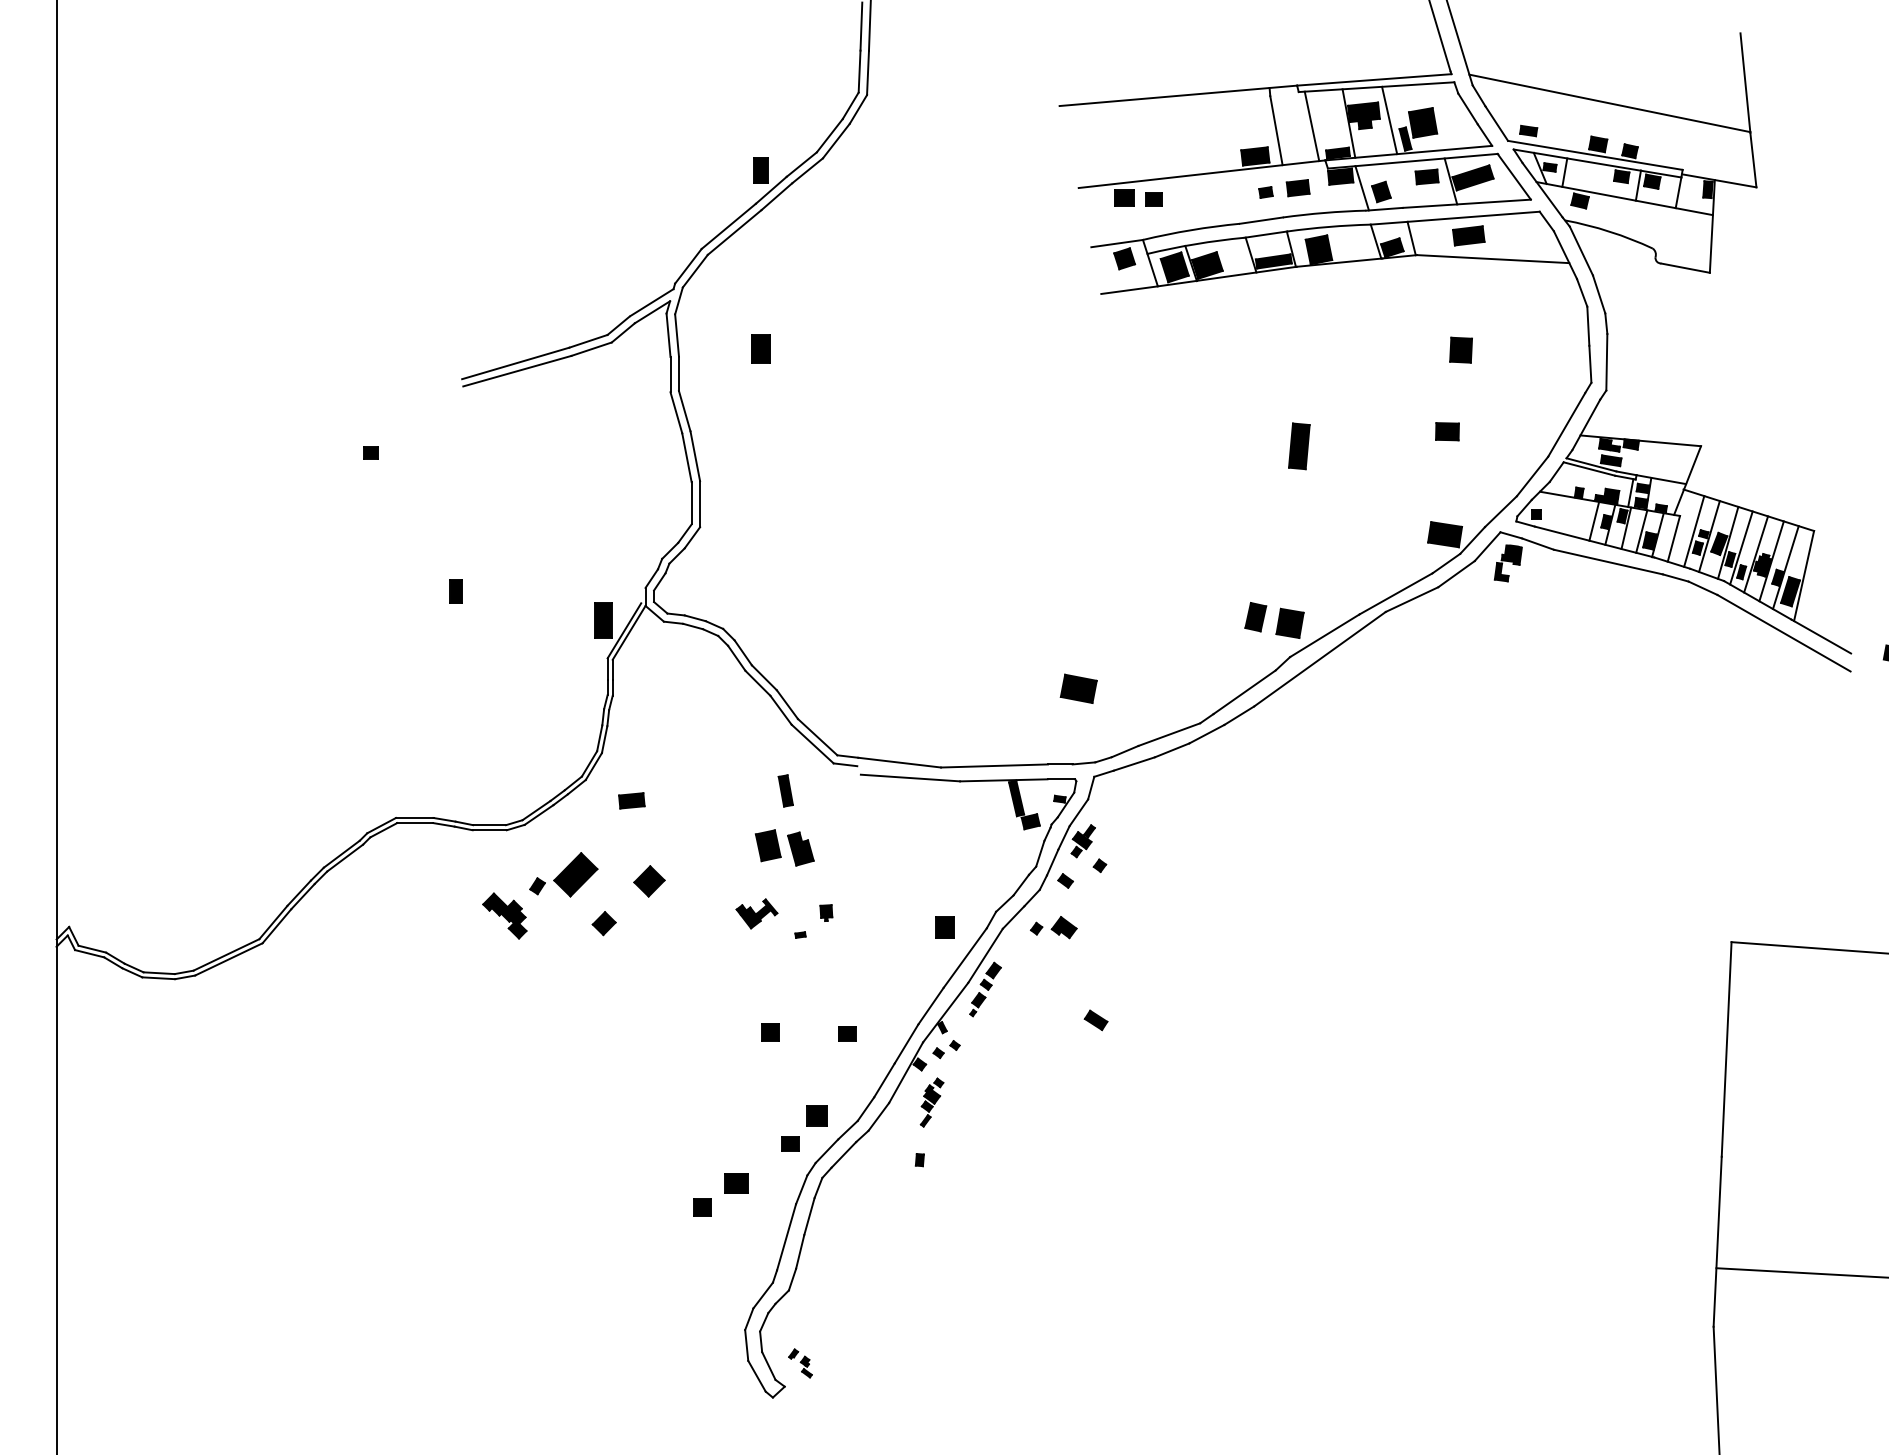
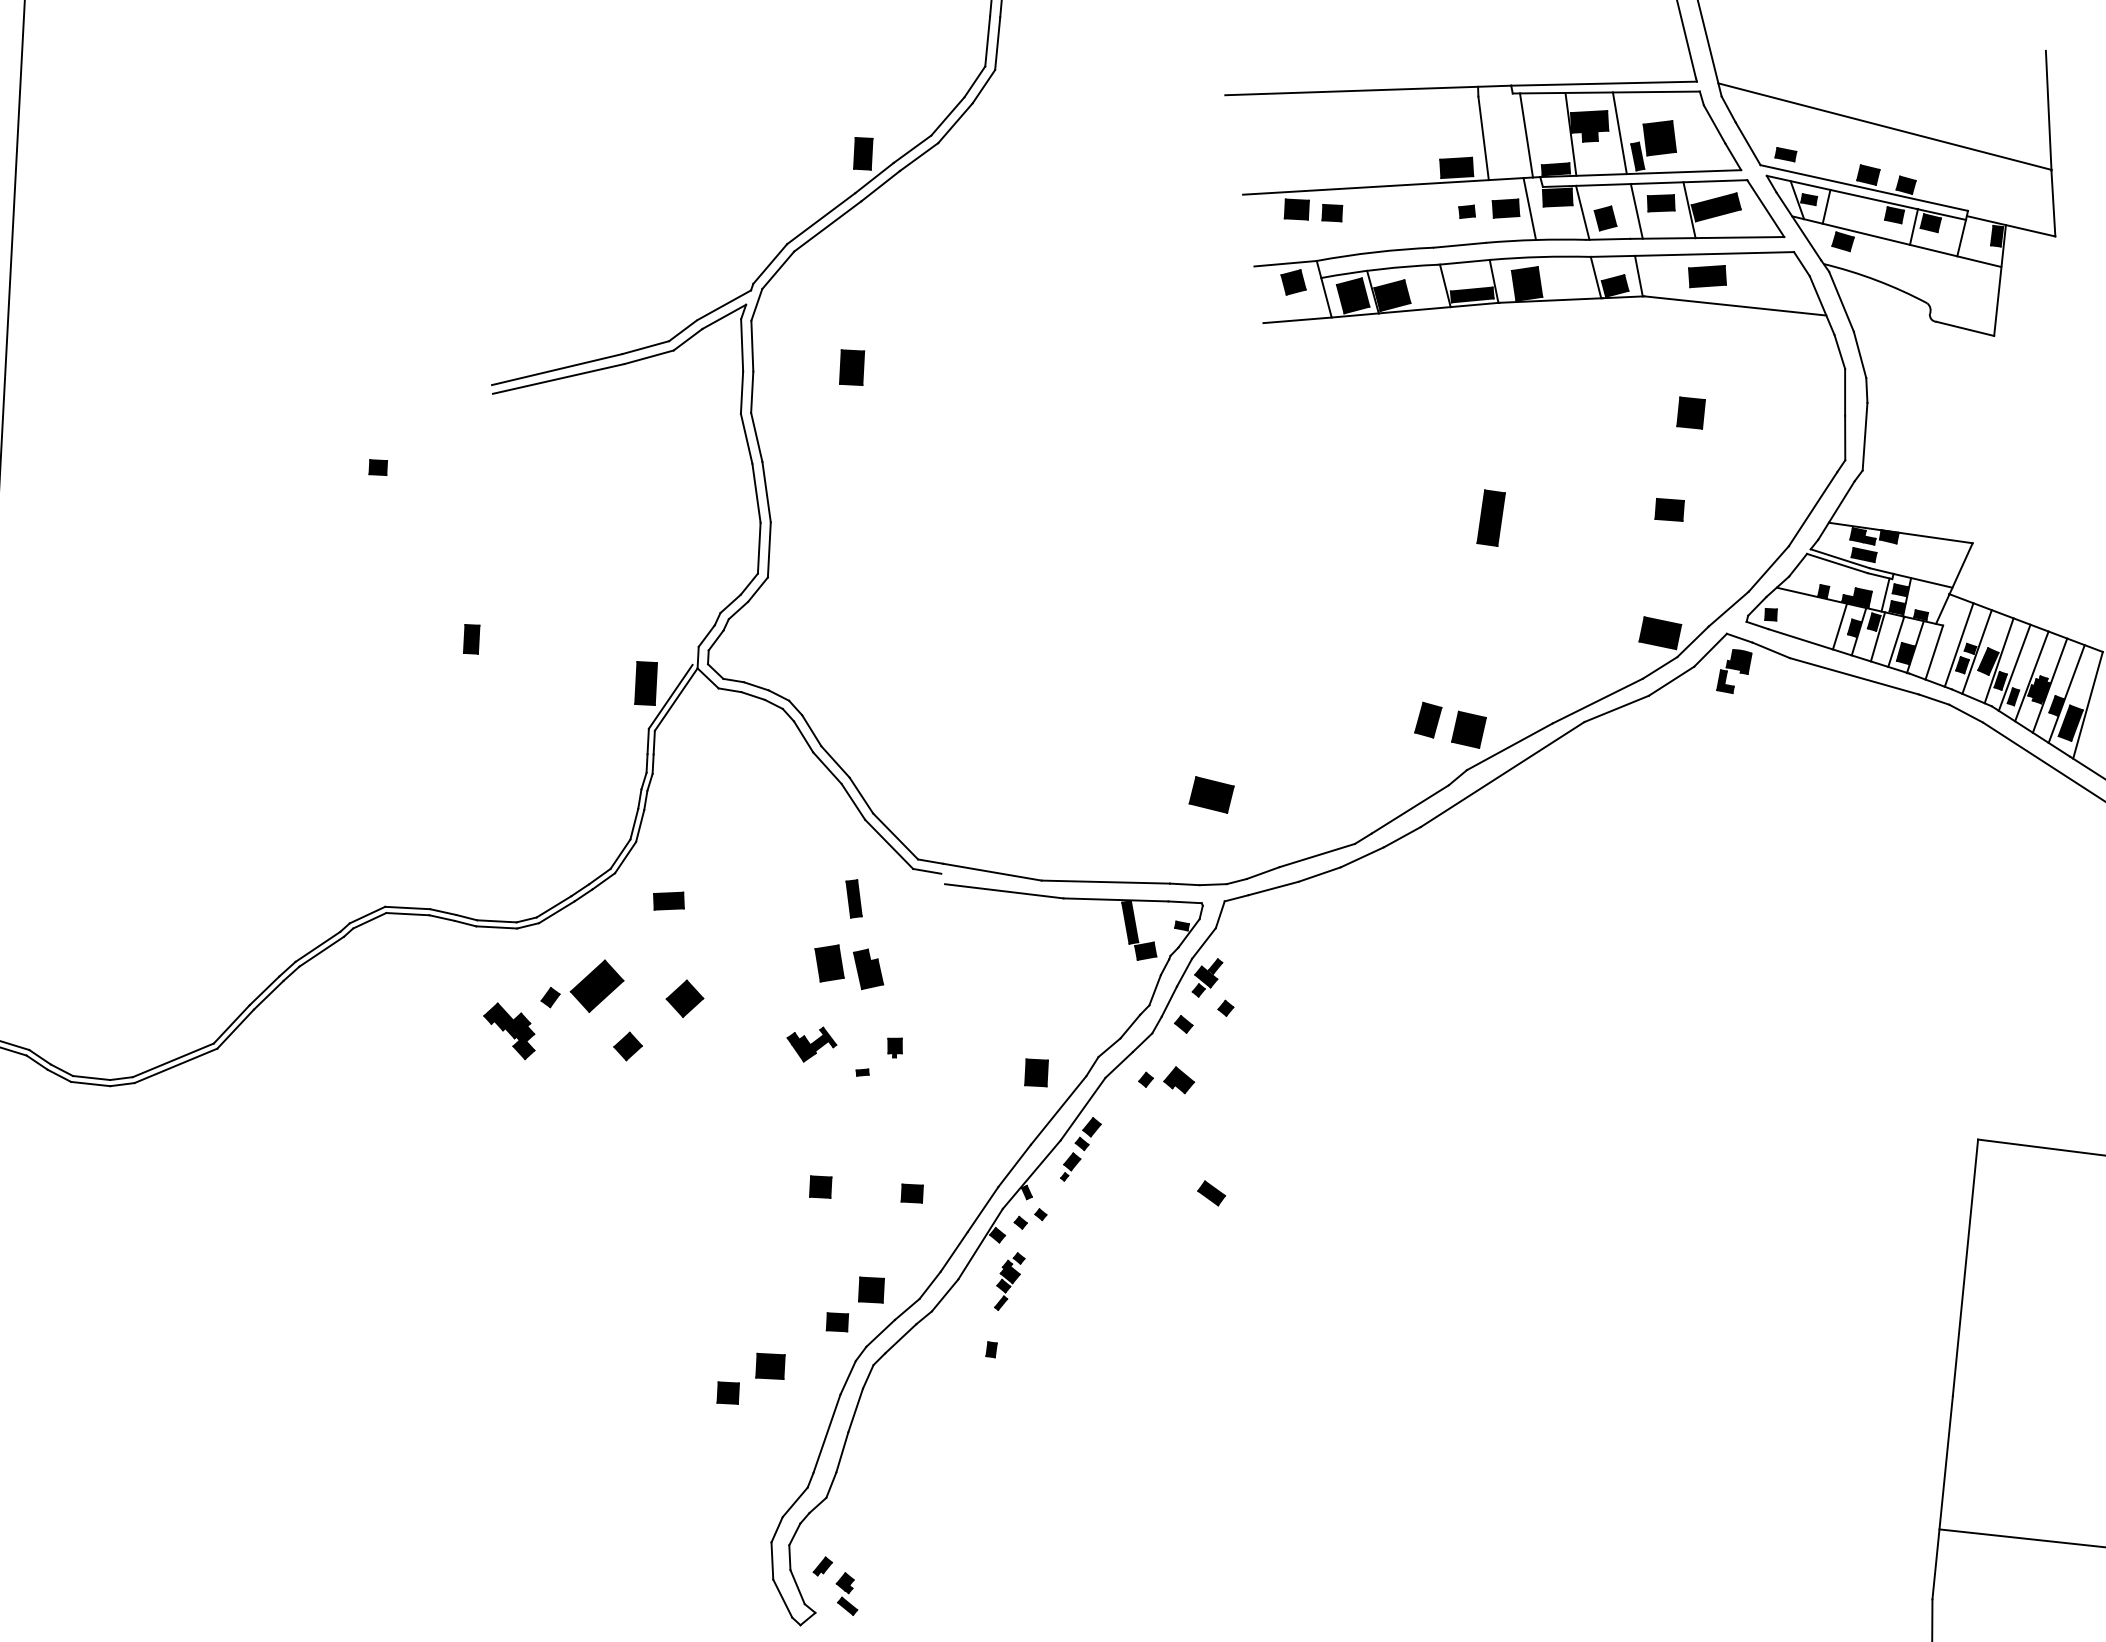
line: (1406, 184) -> (1636, 211), added
line: (1317, 186) -> (1529, 207), added
part: (800, 1363) -> (835, 1586), size x1.67

